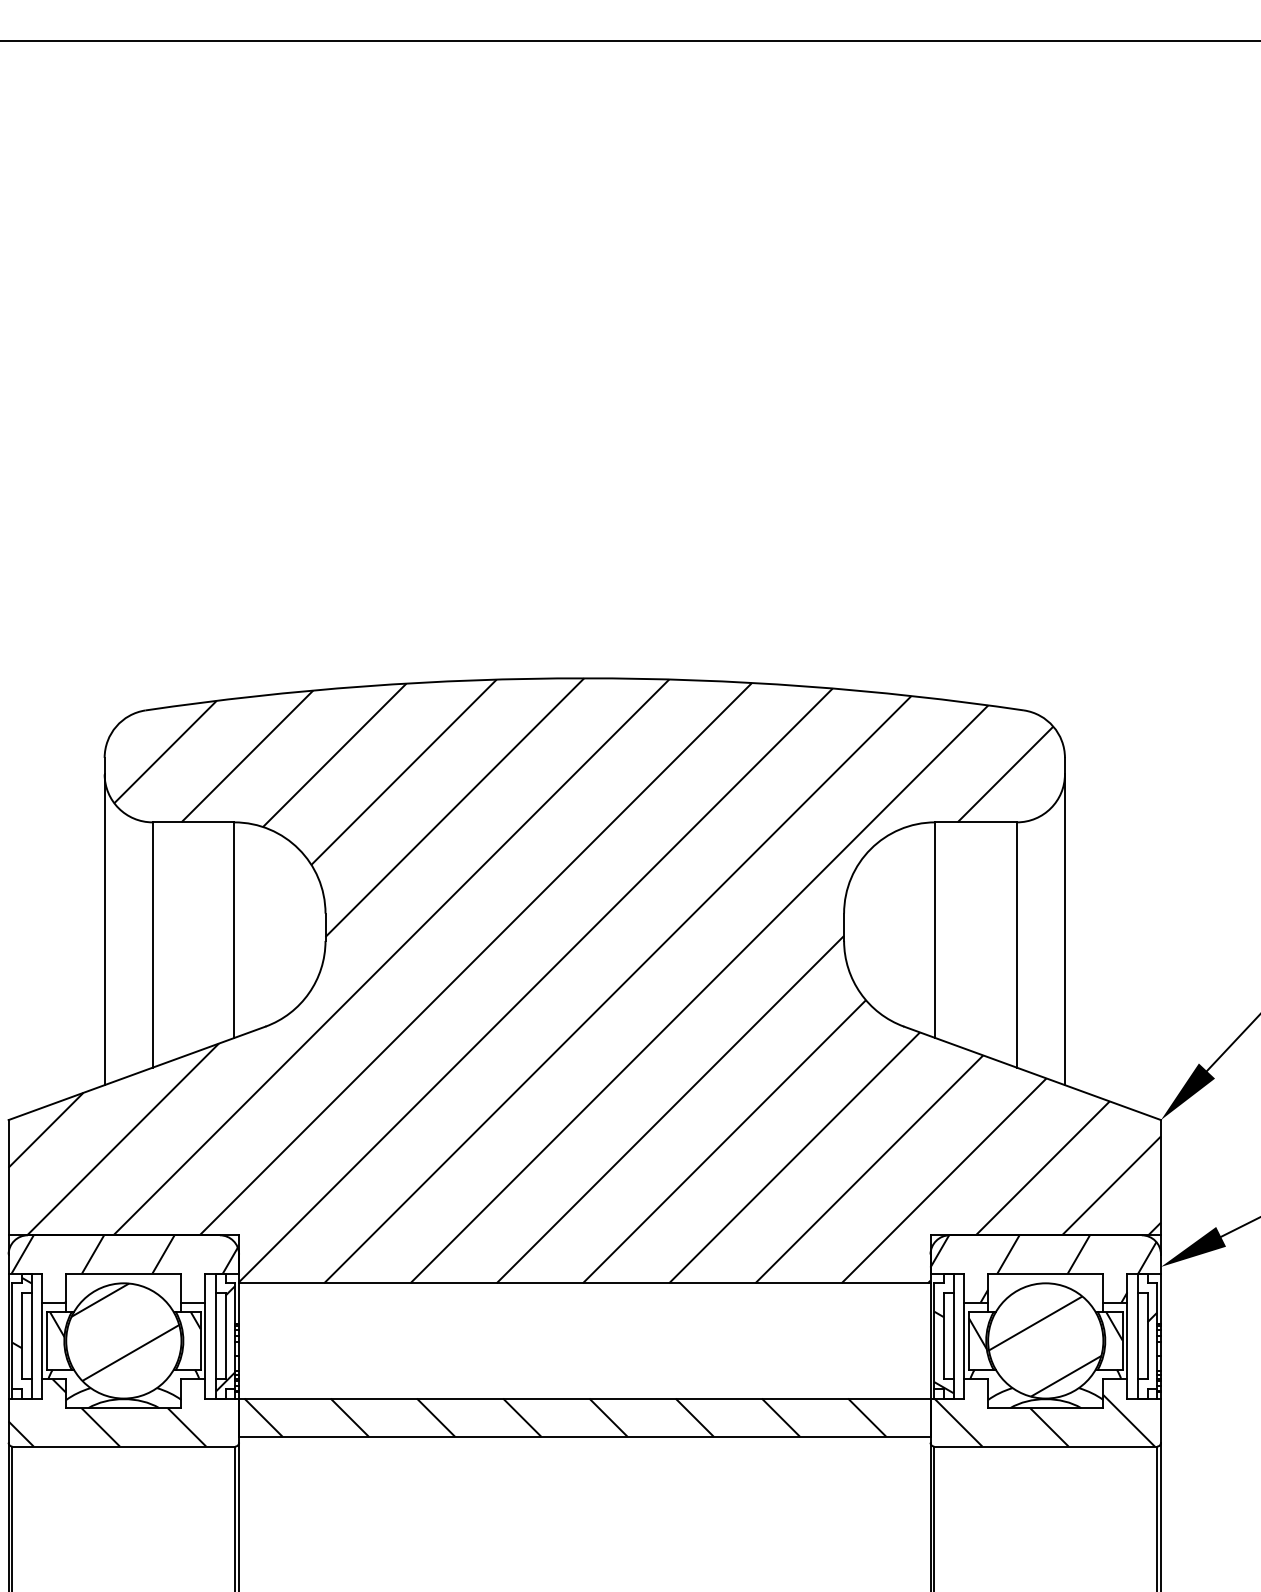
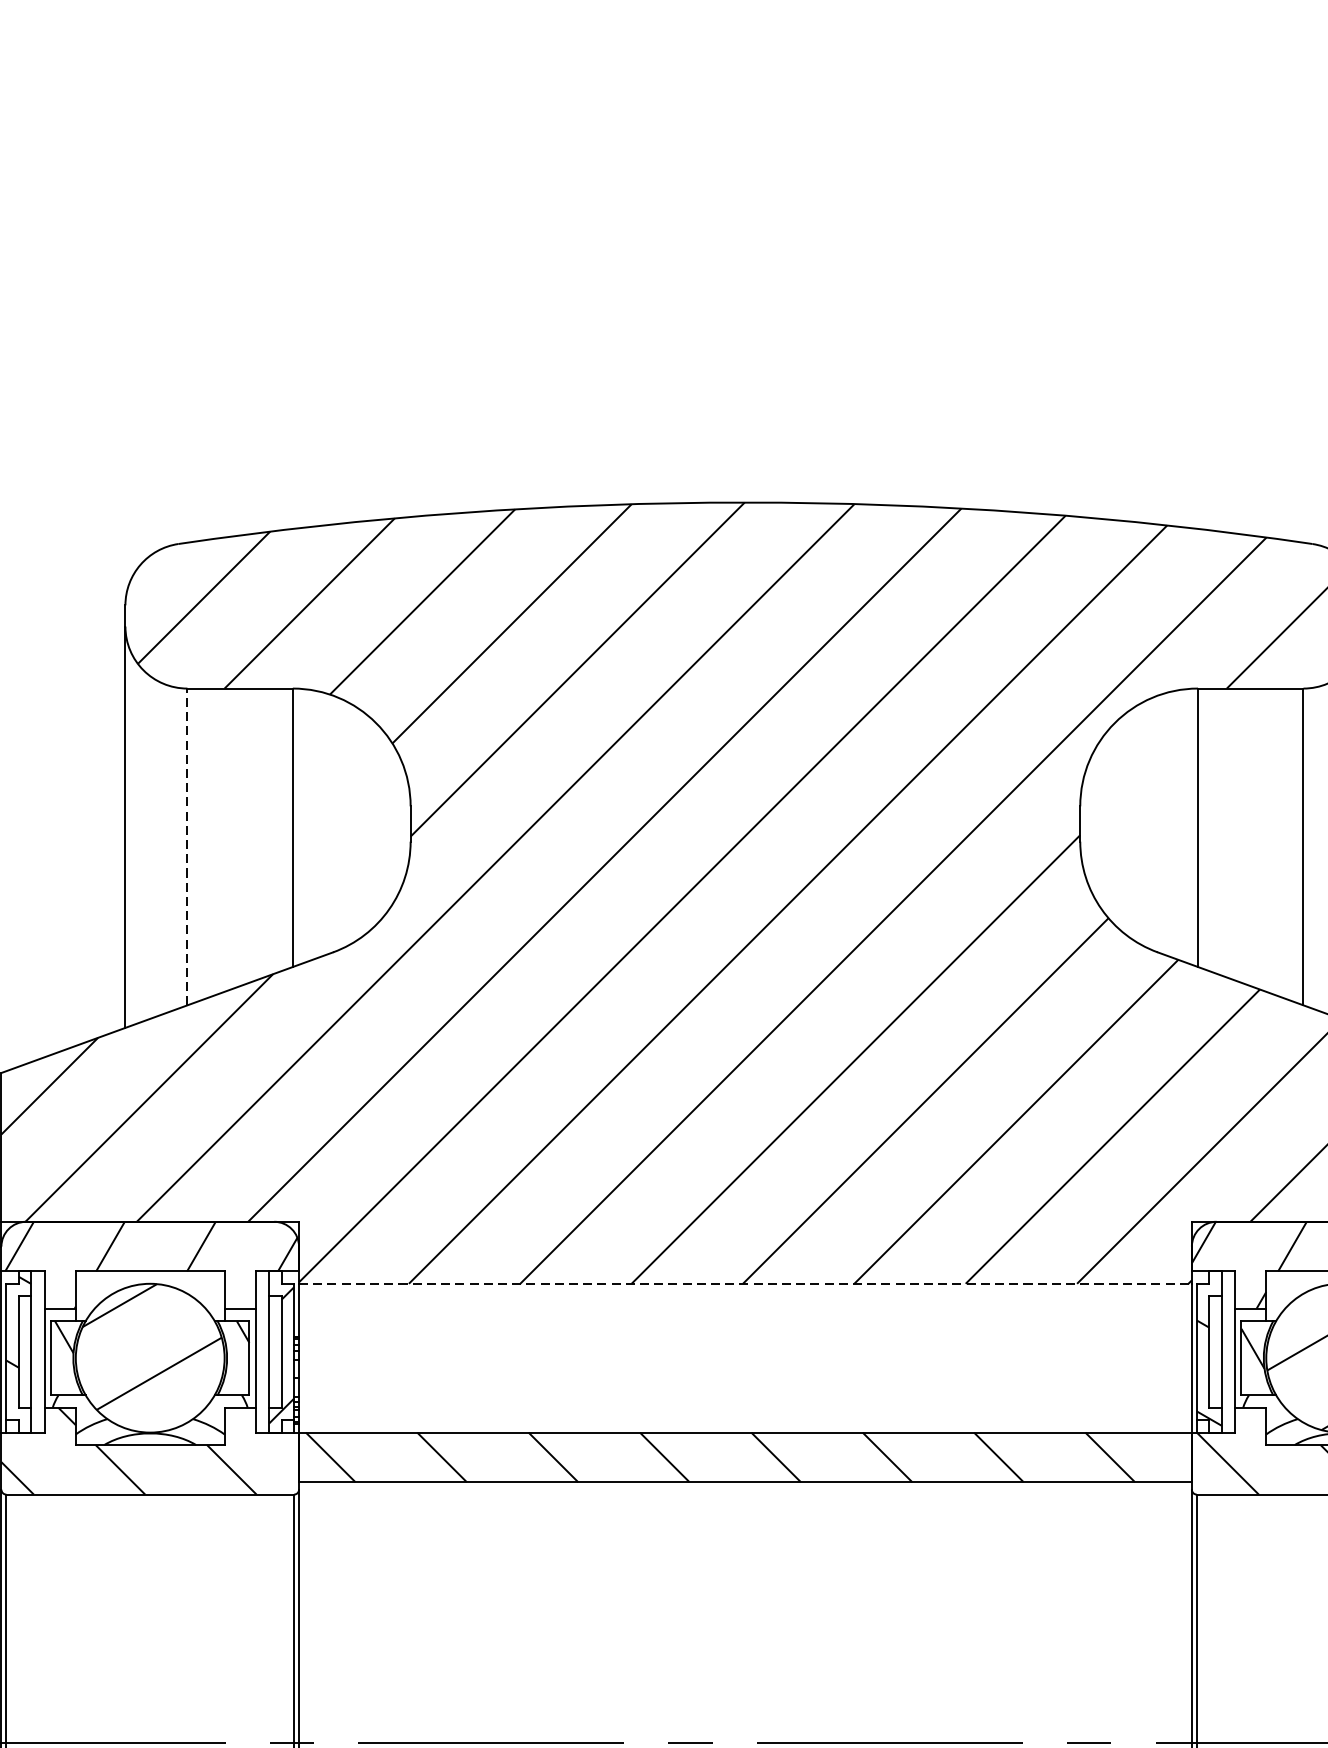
line: (152, 945) -> (187, 847), solid -> dashed
line: (584, 1283) -> (745, 1284), solid -> dashed

